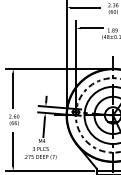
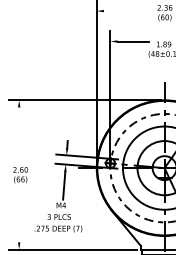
line: (85, 7) -> (124, 11), removed
line: (13, 90) -> (19, 131), removed
line: (13, 149) -> (19, 217), removed

